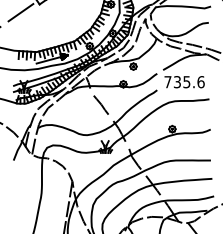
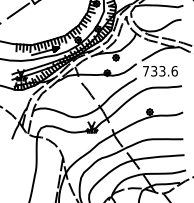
text: (186, 81) -> (162, 70), 735.6 -> 733.6

